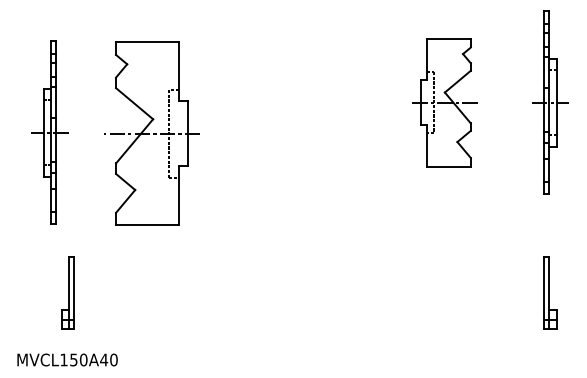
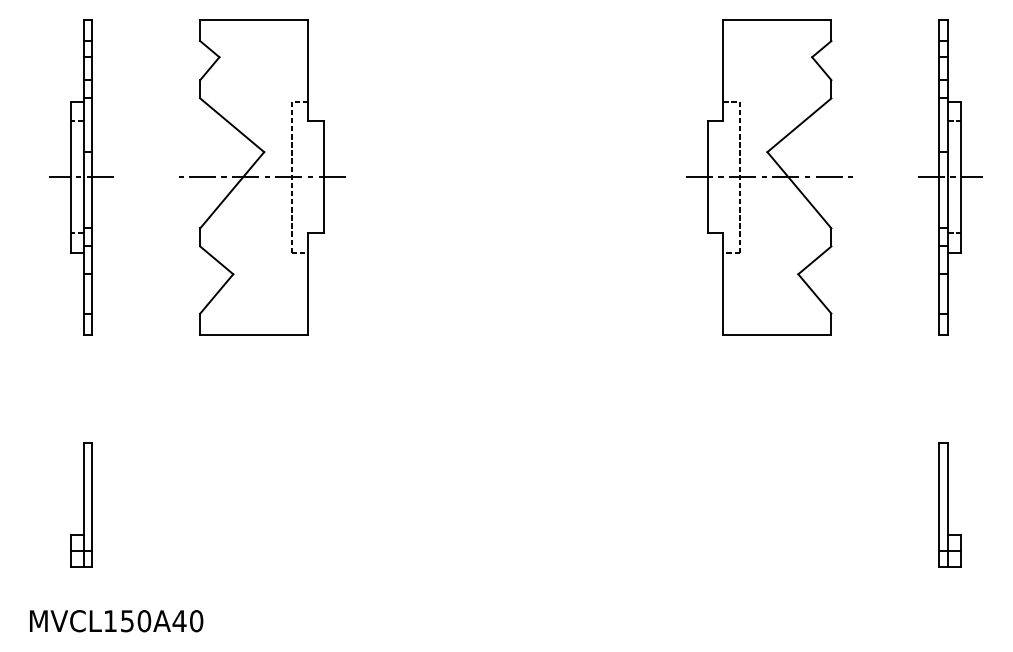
part: (445, 102) -> (768, 176), size x1.43
part: (49, 132) -> (80, 176), moved
part: (151, 133) -> (261, 176), moved
part: (67, 292) -> (80, 504), moved

